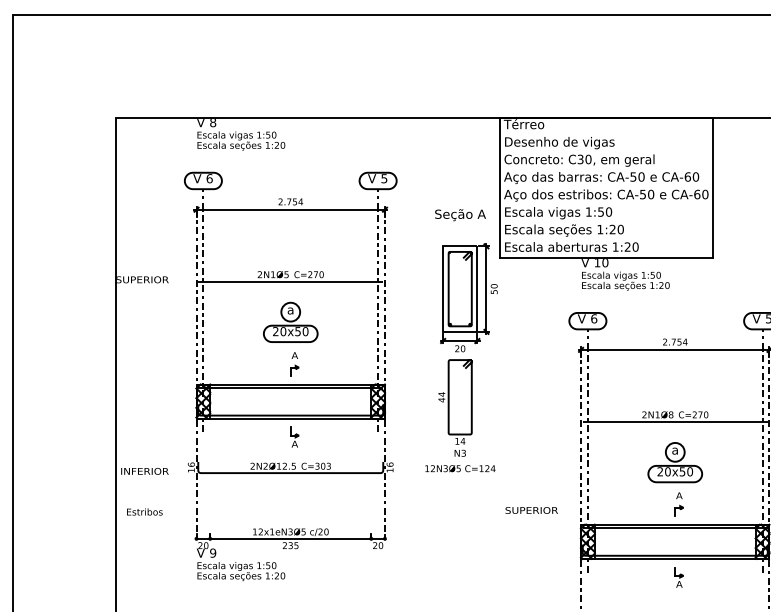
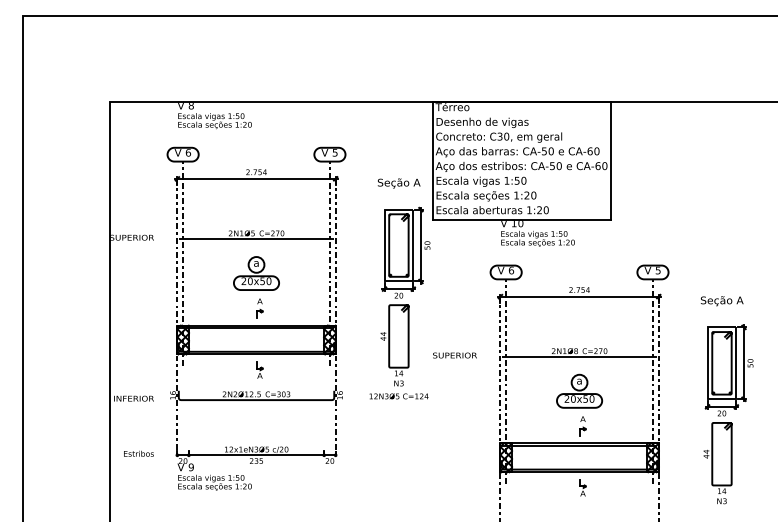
text: (531, 510) -> (454, 355), moved
text: (144, 511) -> (138, 453), moved

